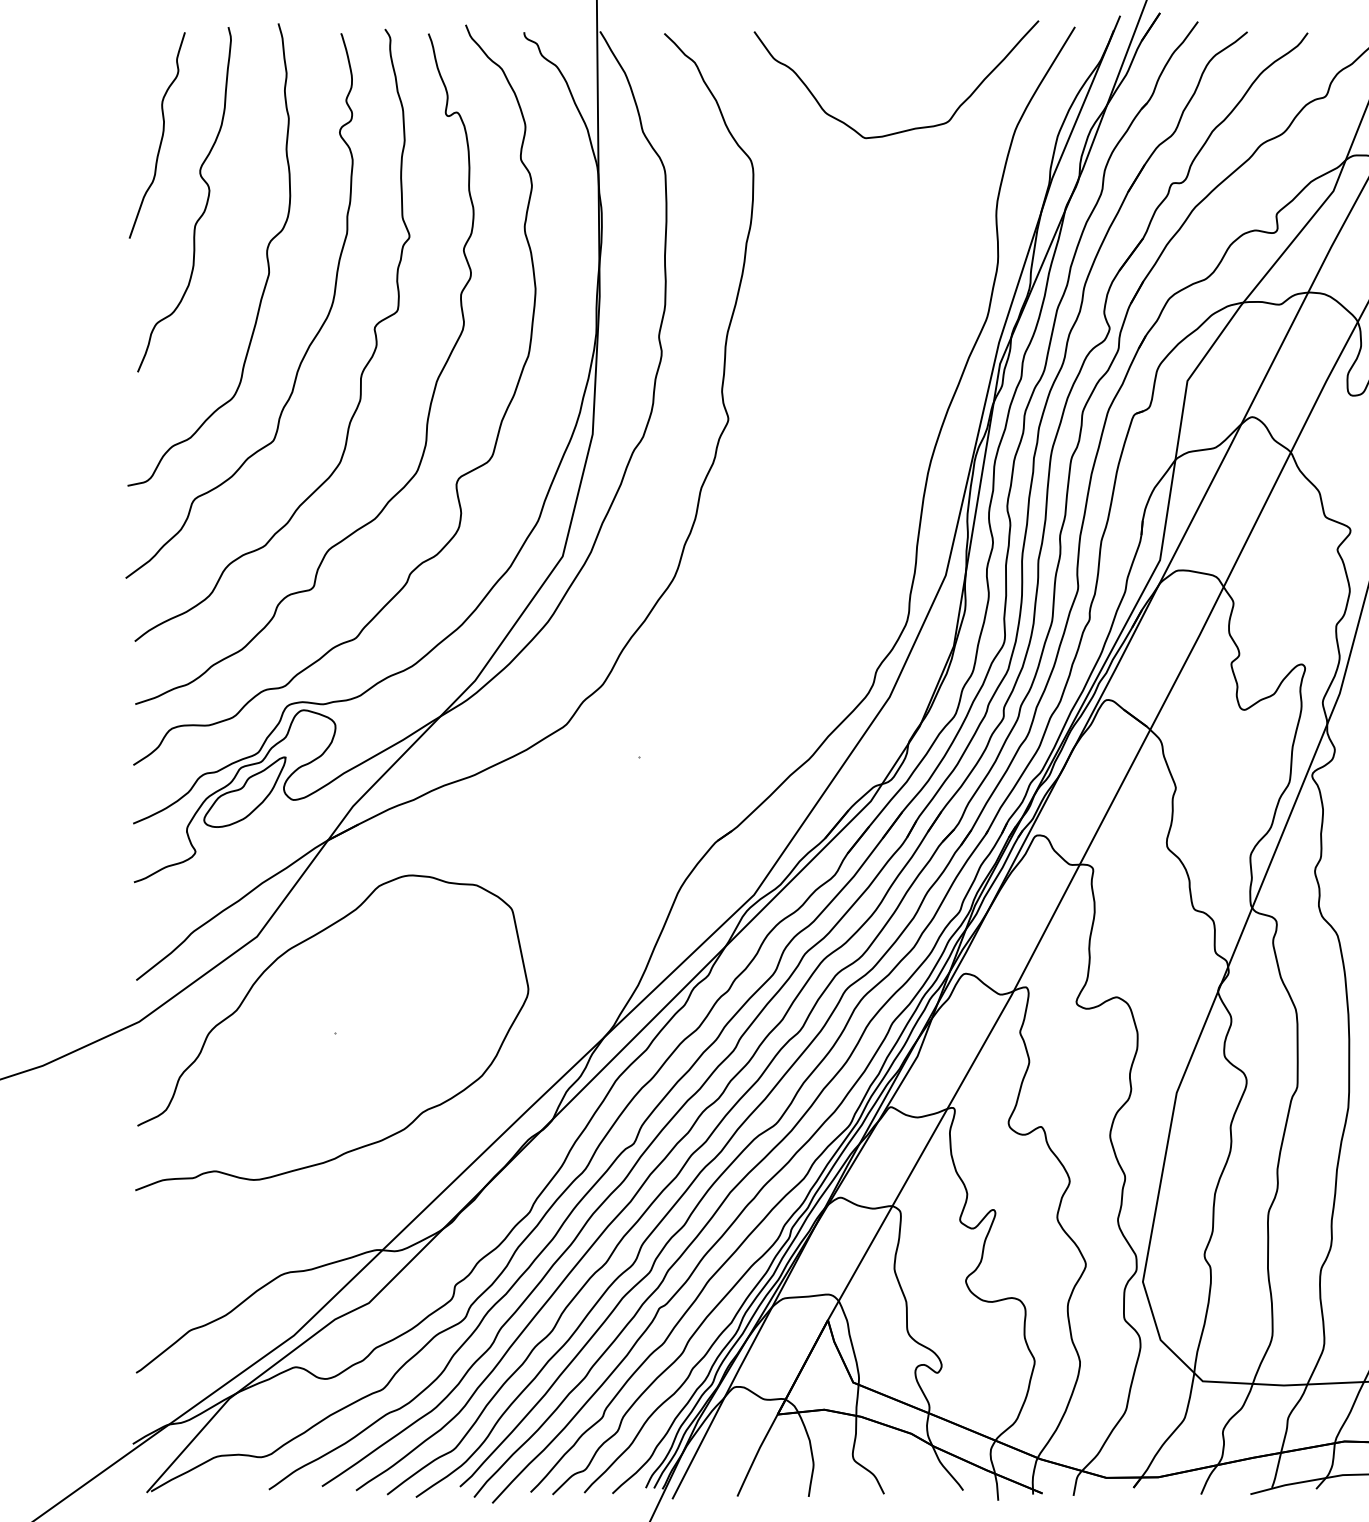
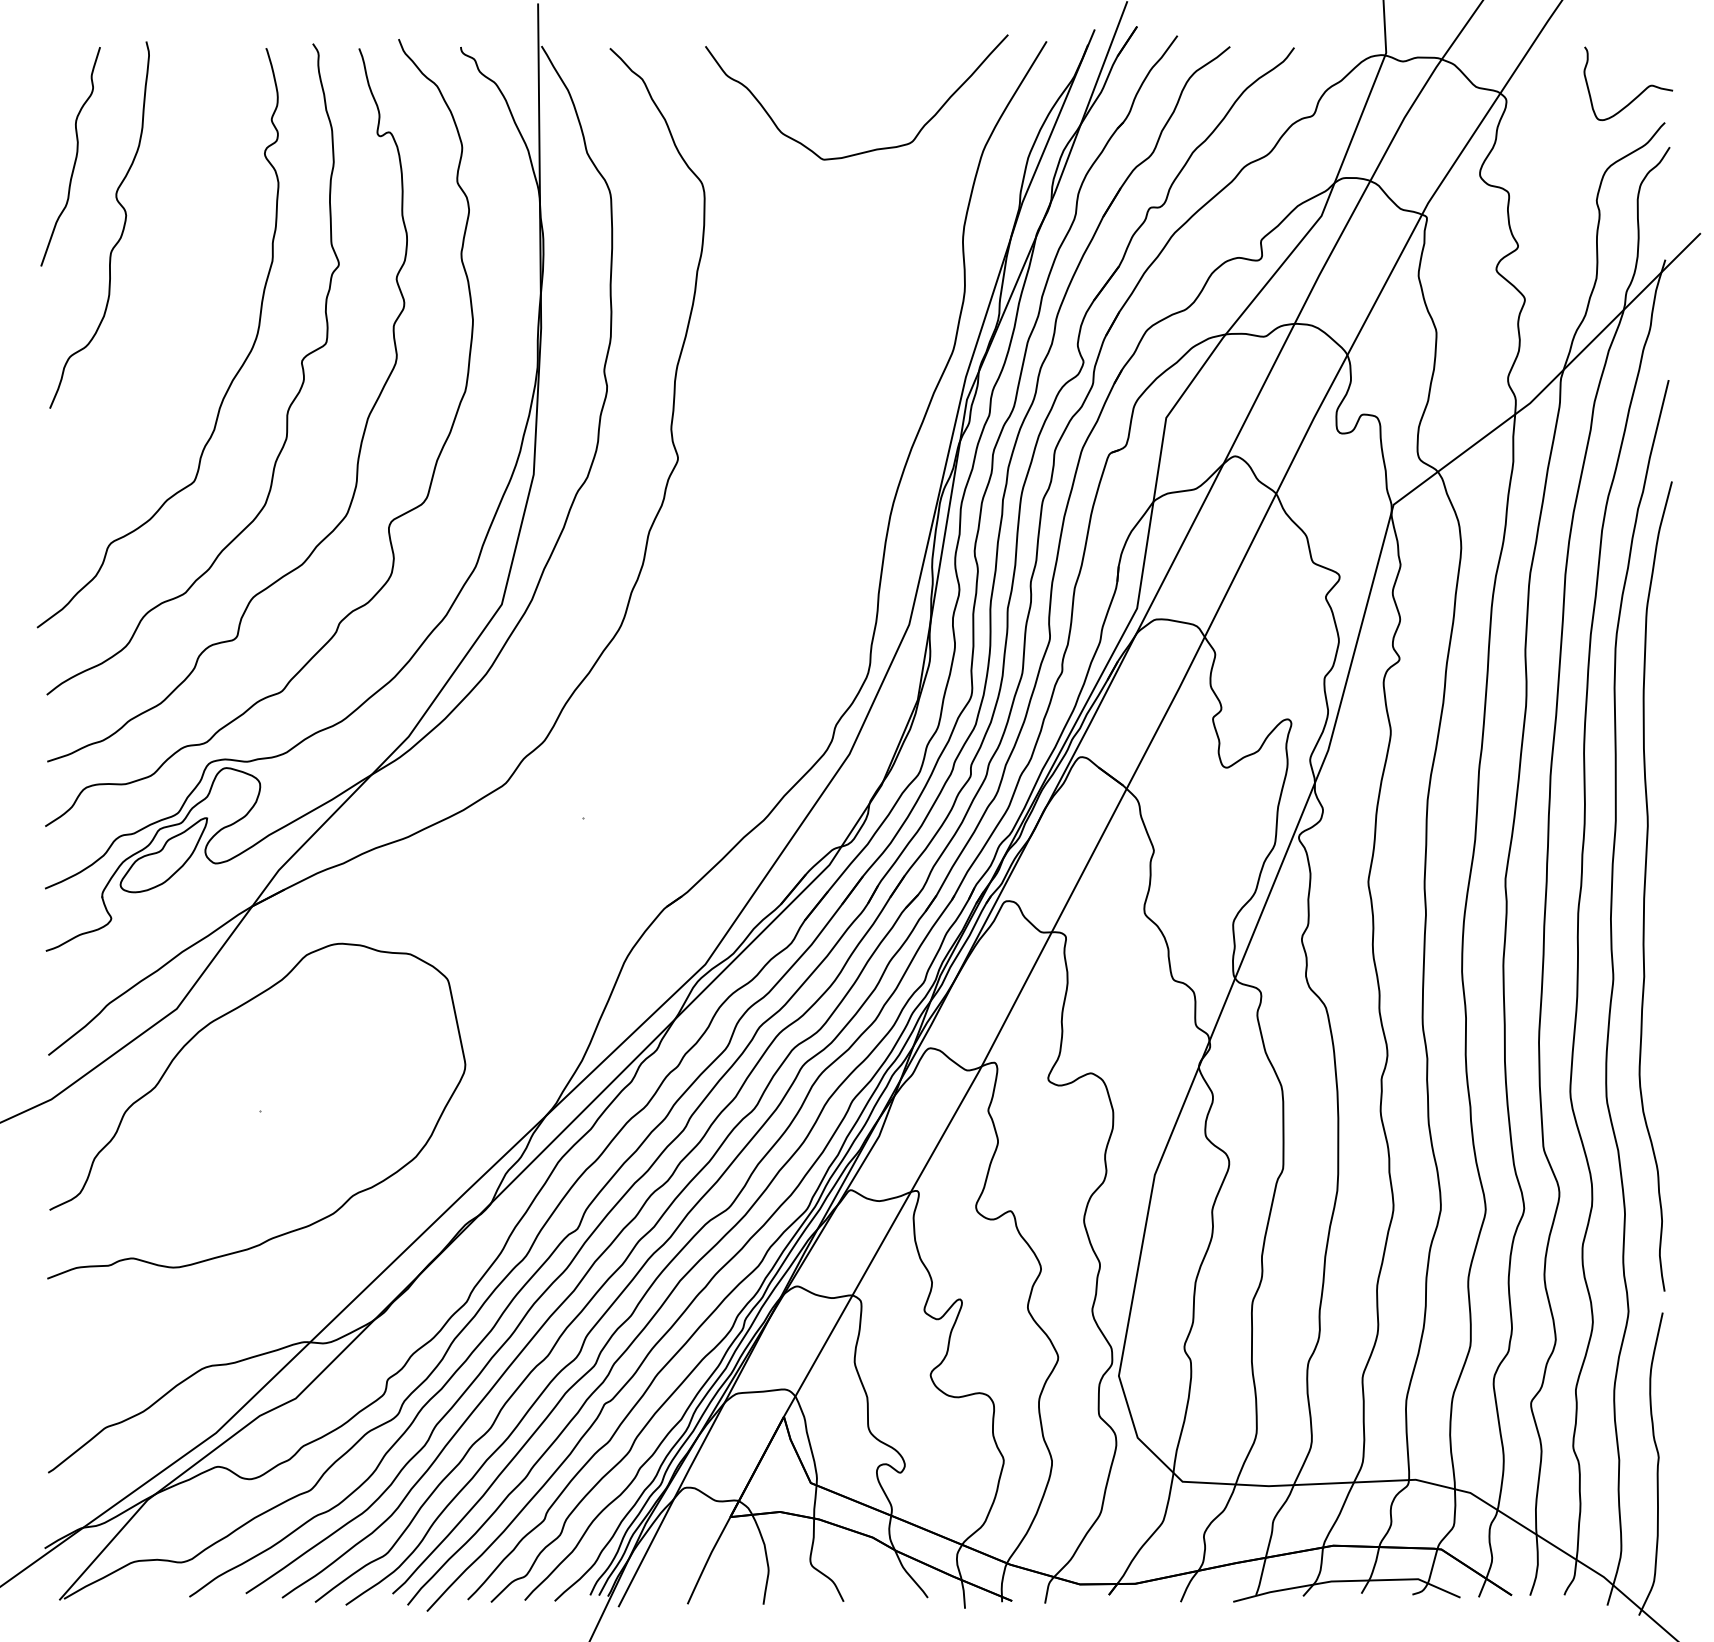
curve: (266, 254) -> (186, 283), removed

